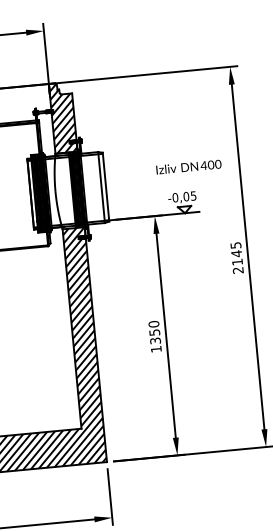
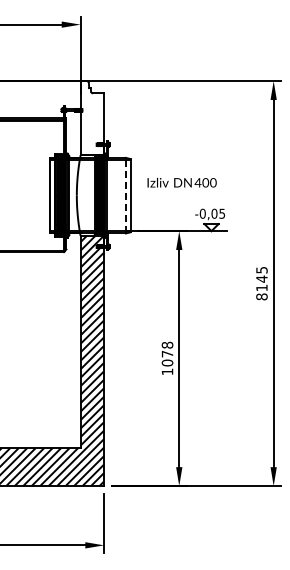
hatch: (63, 118) -> (92, 118), removed
text: (188, 166) -> (181, 182), moved
line: (101, 187) -> (125, 195), solid -> dashed
text: (237, 270) -> (261, 296), 2145 -> 8145
text: (154, 332) -> (167, 353), 1350 -> 1078

